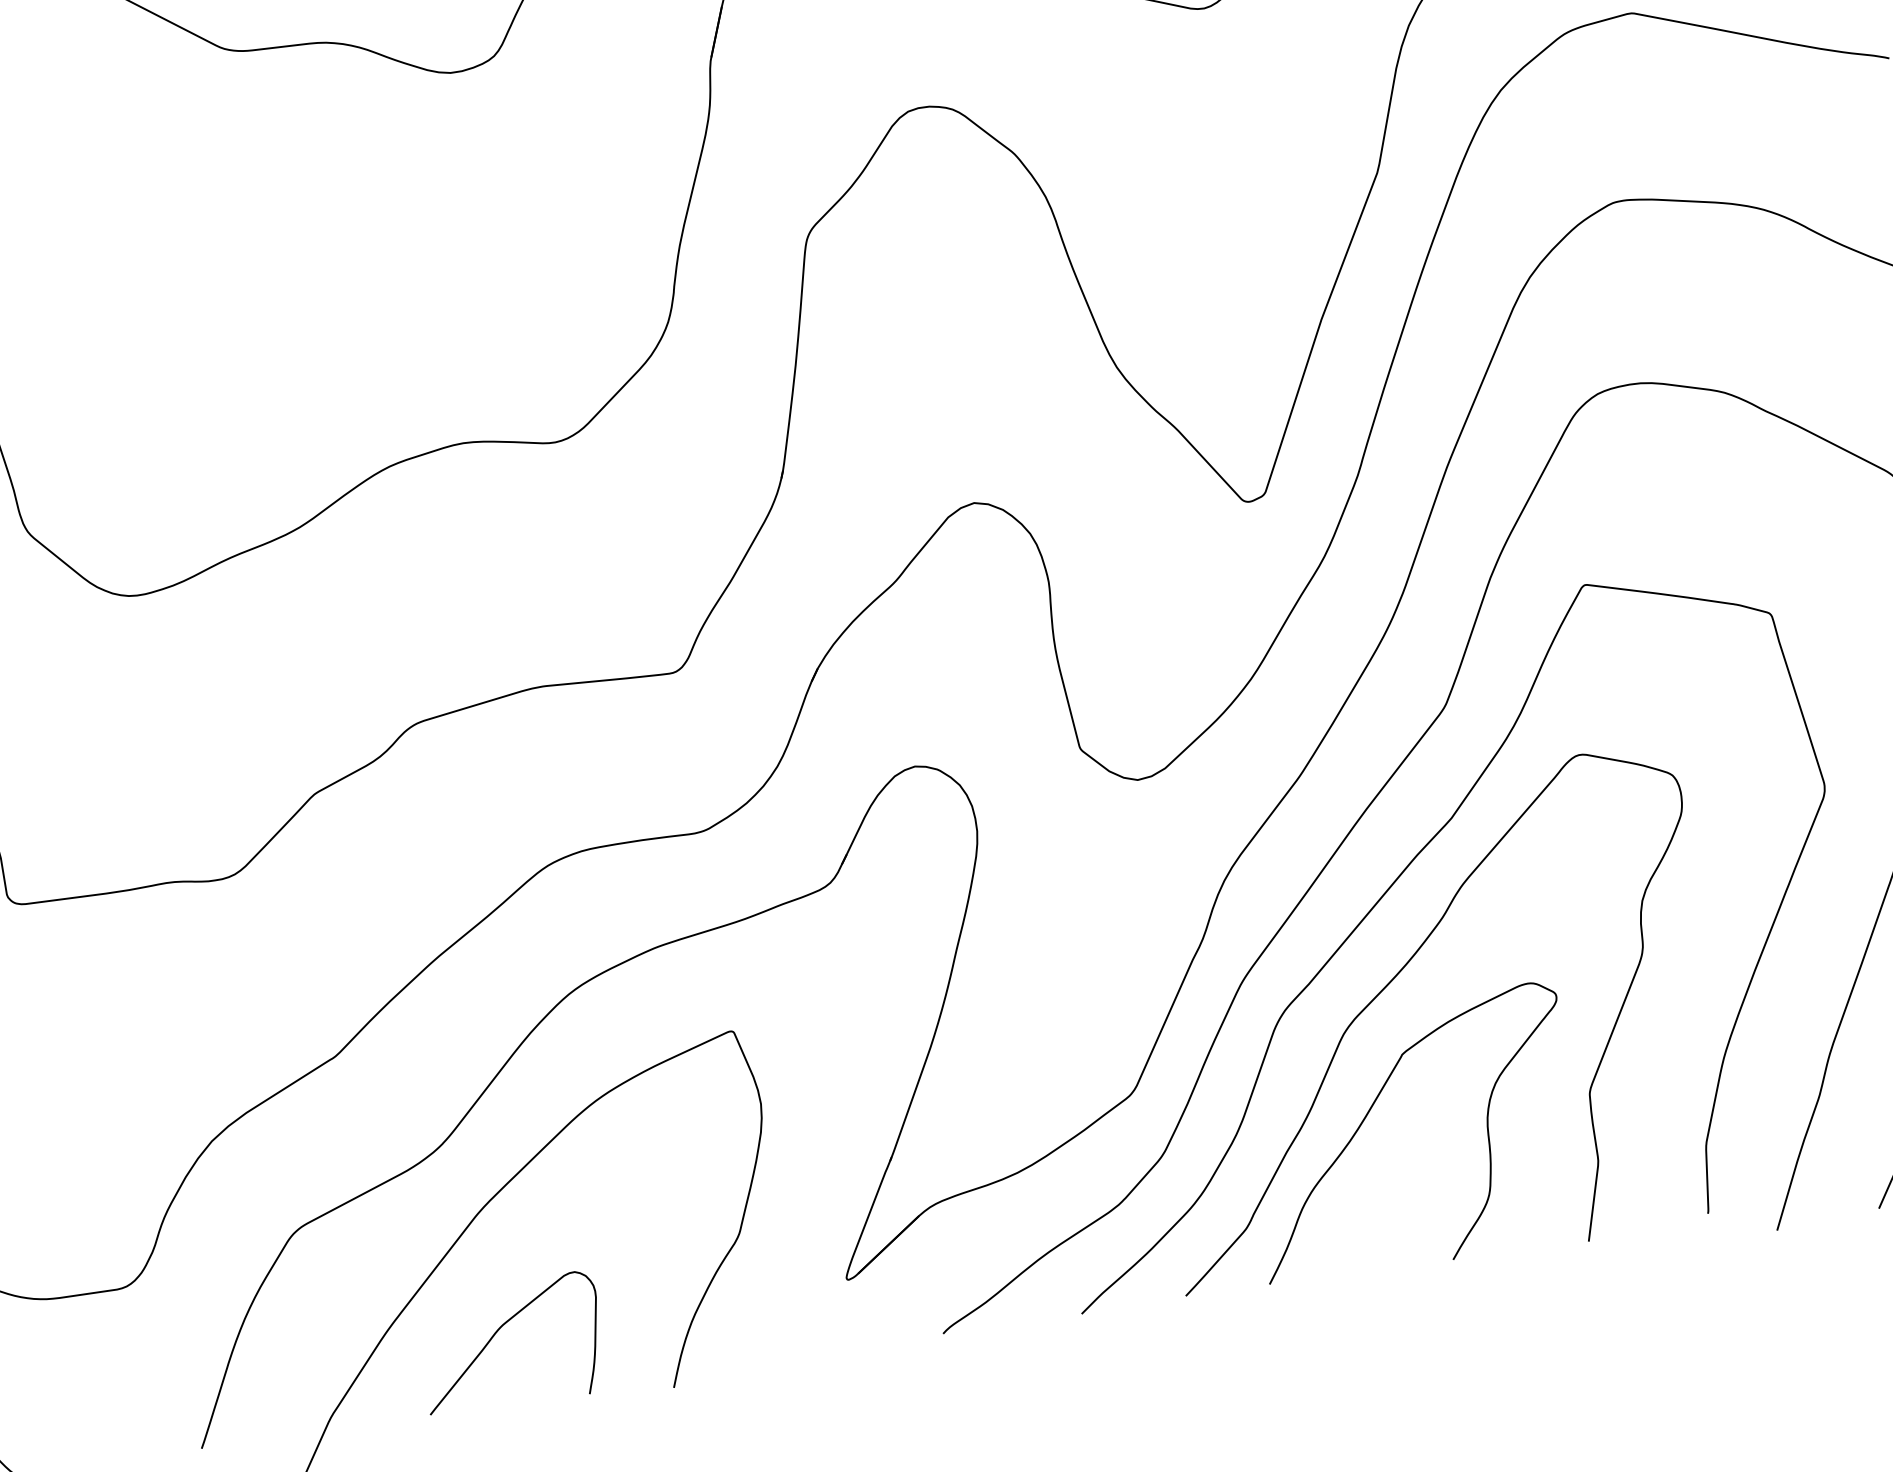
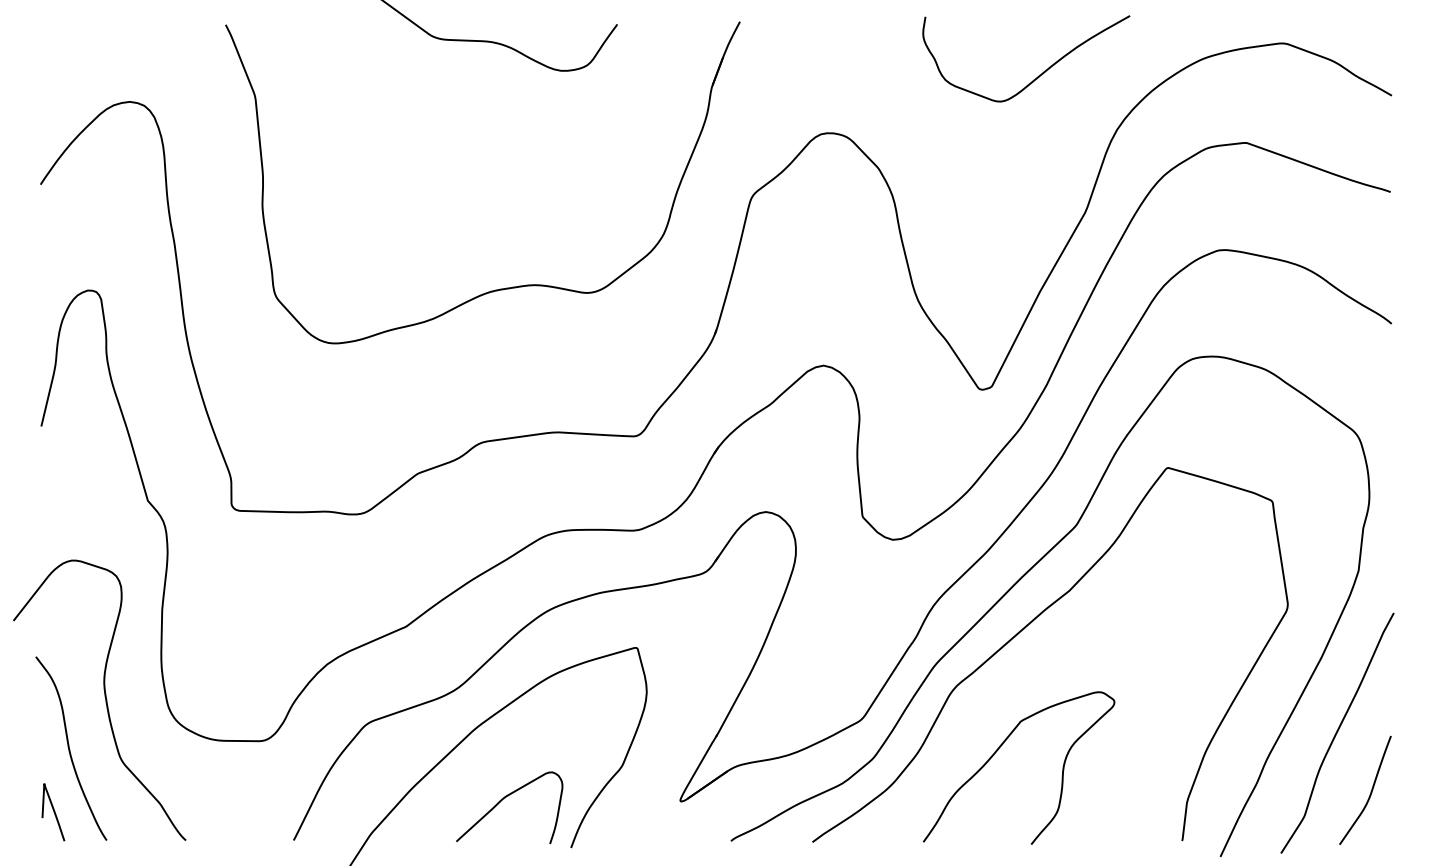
curve: (1392, 982) -> (1021, 679), removed
curve: (502, 1328) -> (505, 798), moved

